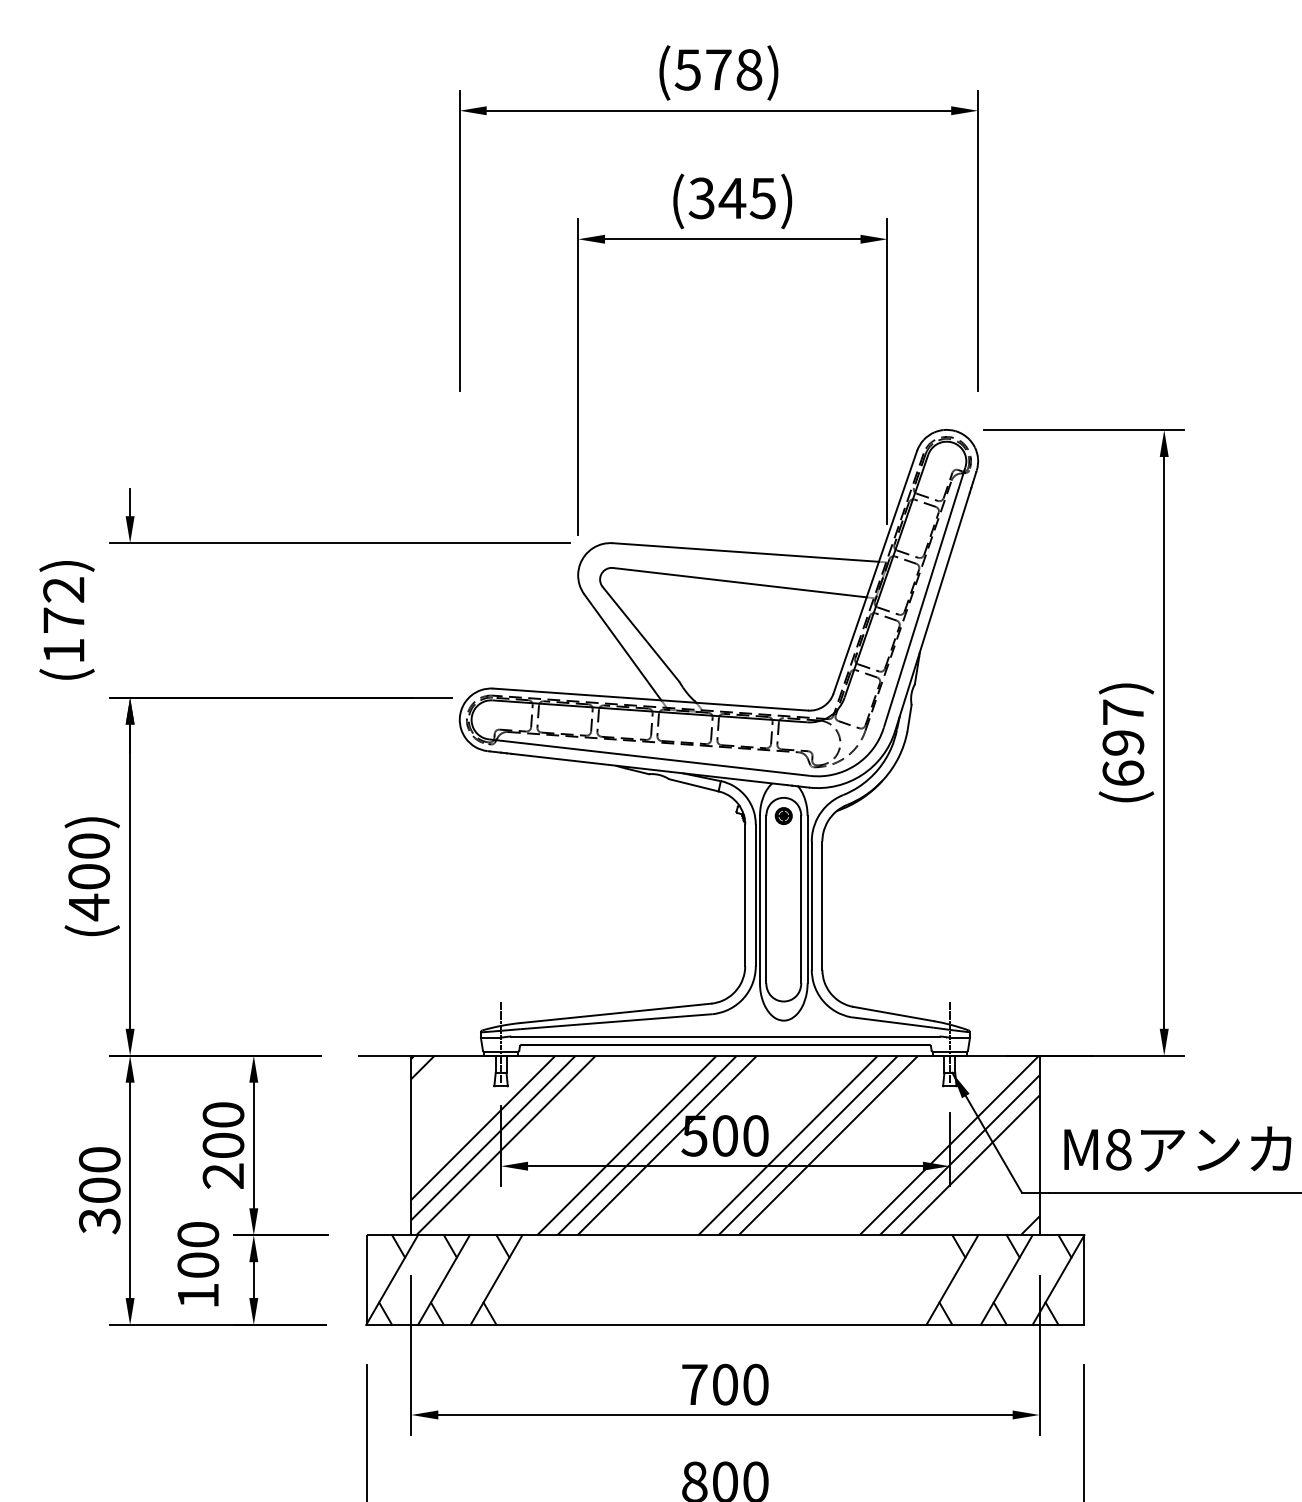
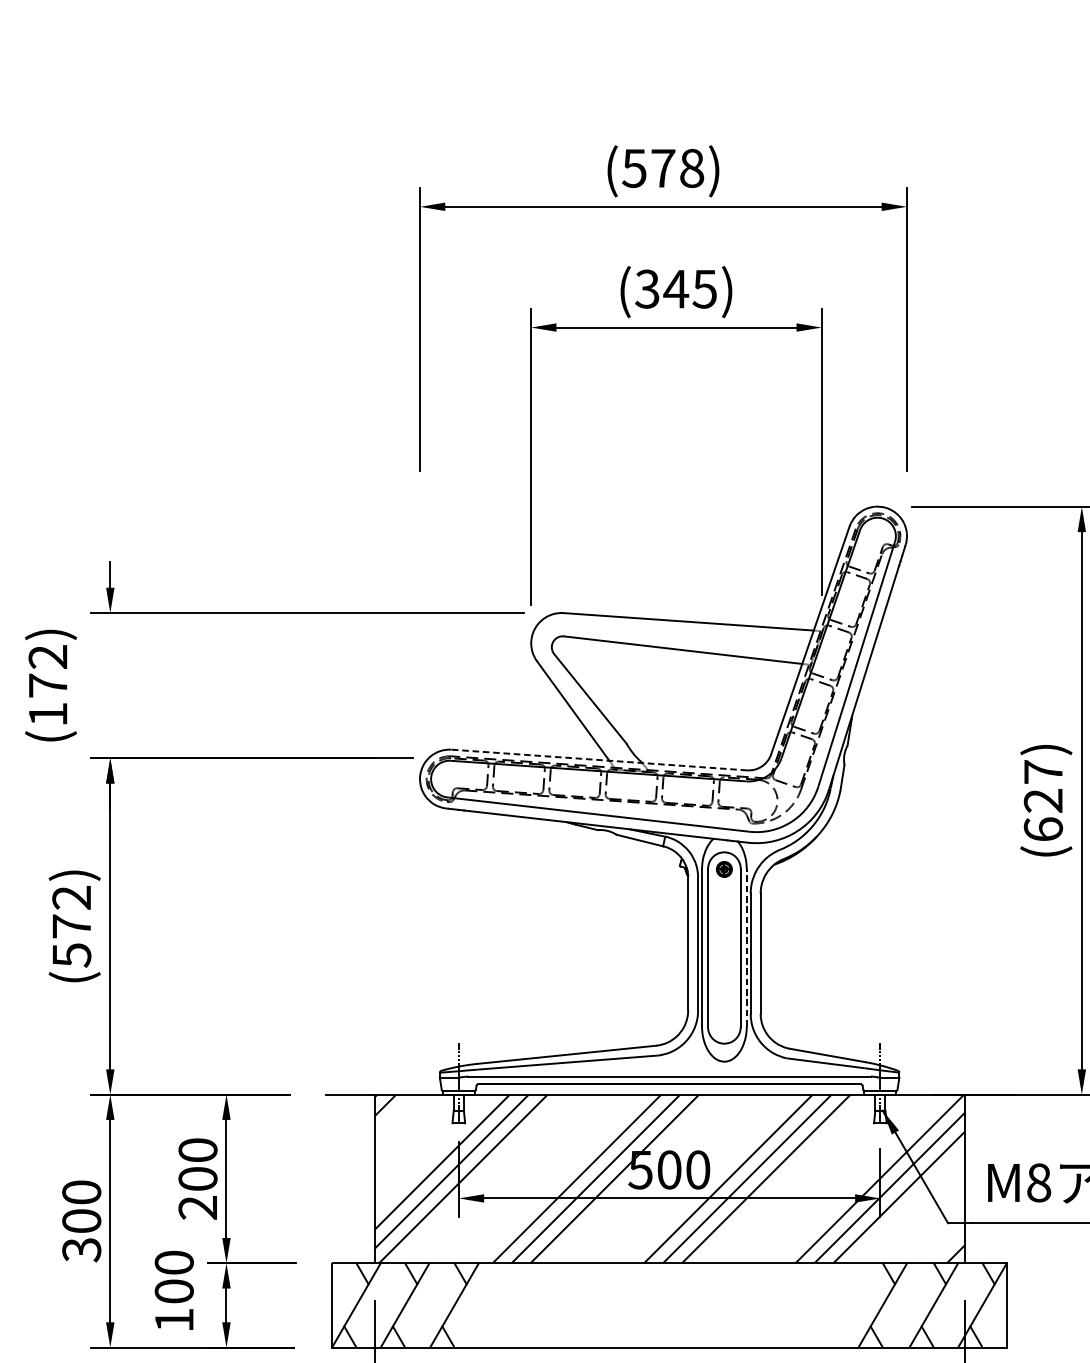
line: (650, 699) -> (599, 759), solid -> dashed
text: (1123, 742) -> (1043, 800), (697) -> (627)
text: (89, 877) -> (72, 927), (400) -> (572)
line: (807, 899) -> (746, 947), solid -> dashed

